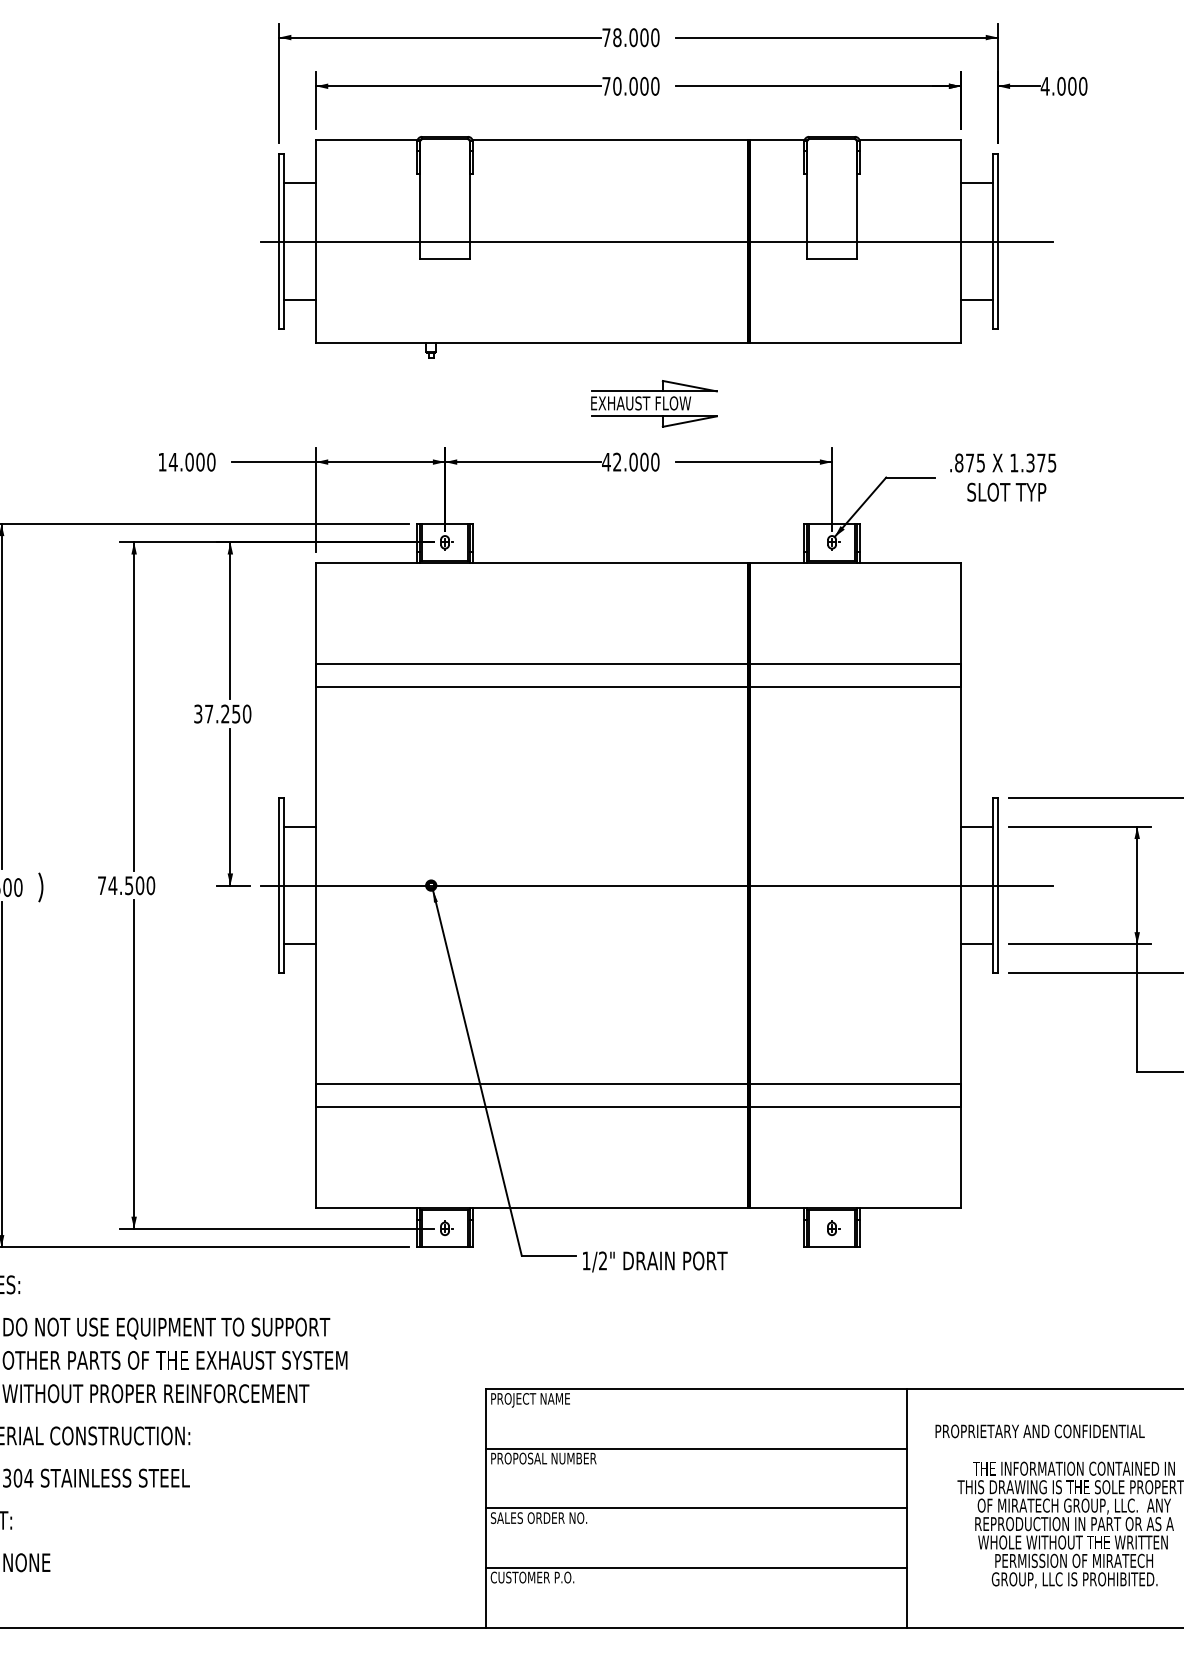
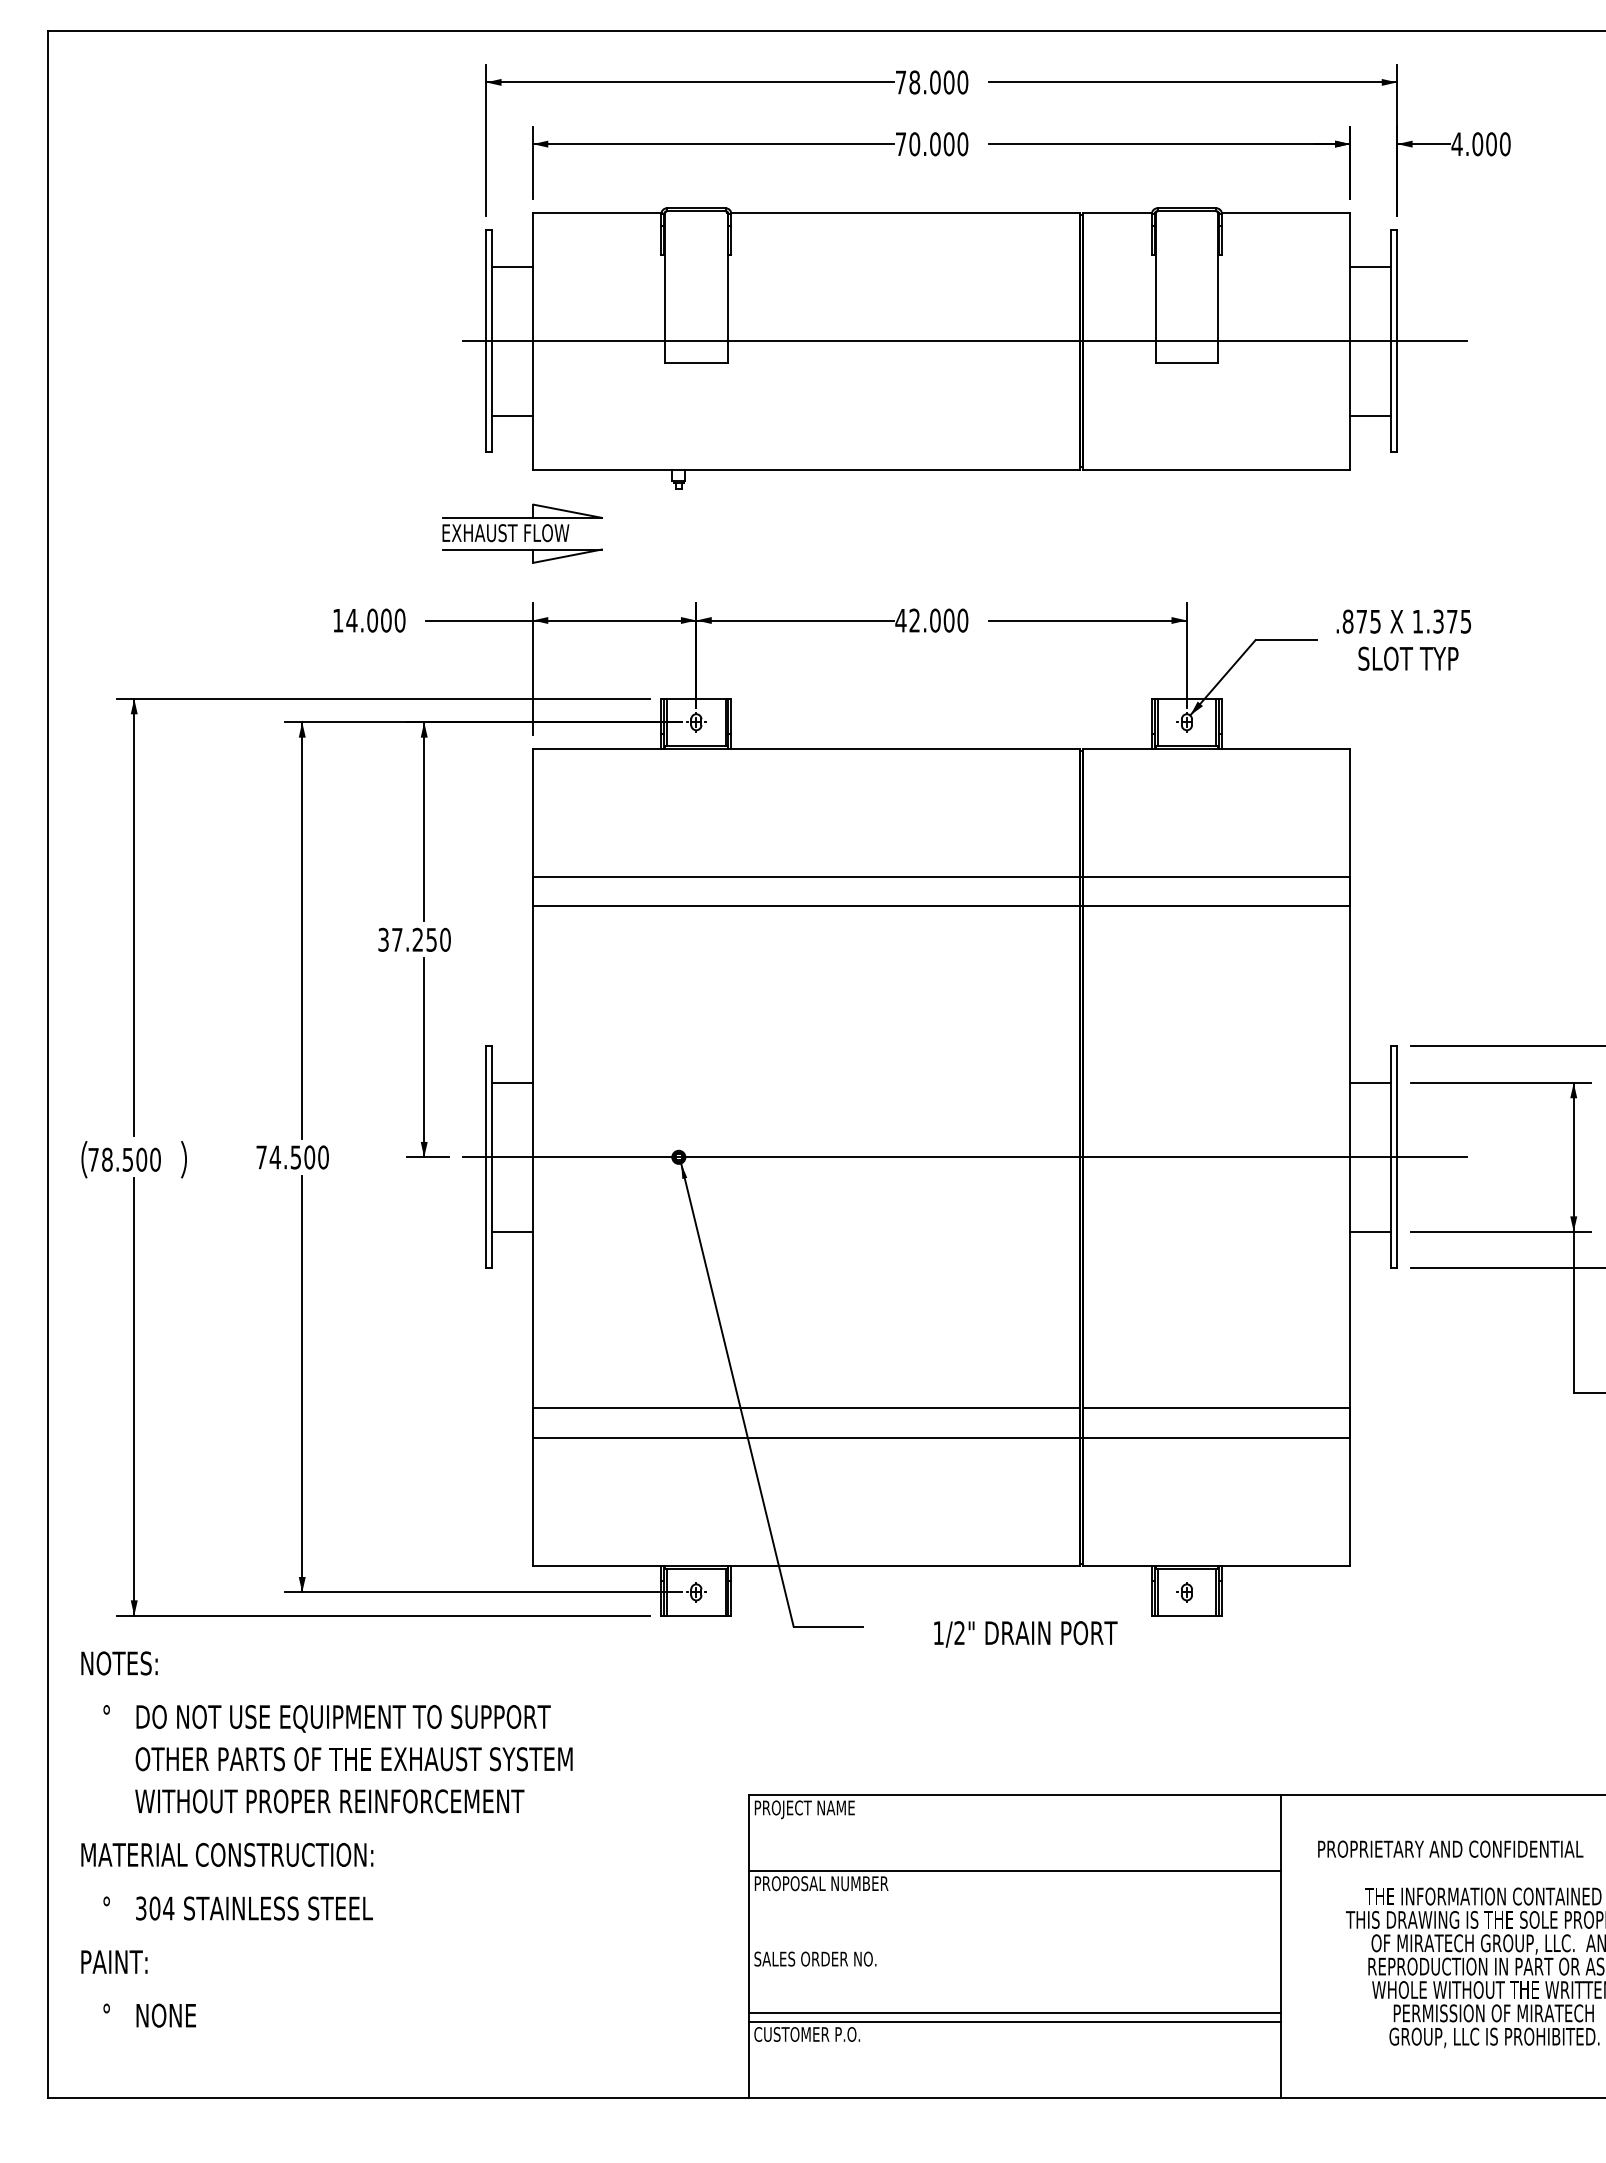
part: (654, 403) -> (522, 533), moved
text: (655, 1262) -> (1025, 1634), moved
line: (696, 1508) -> (1014, 2012), moved

